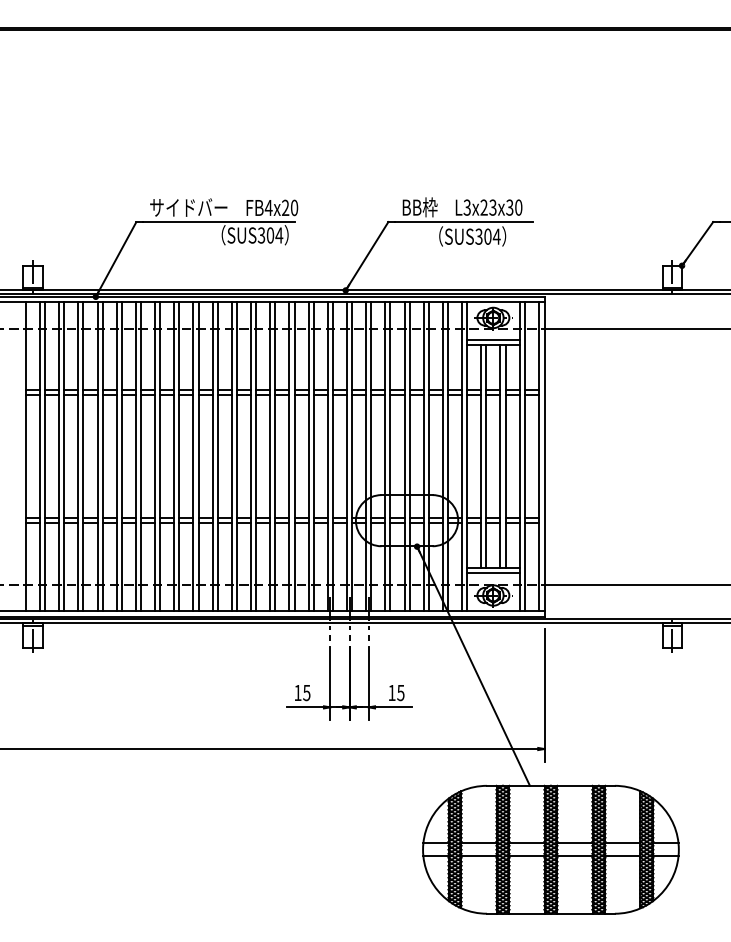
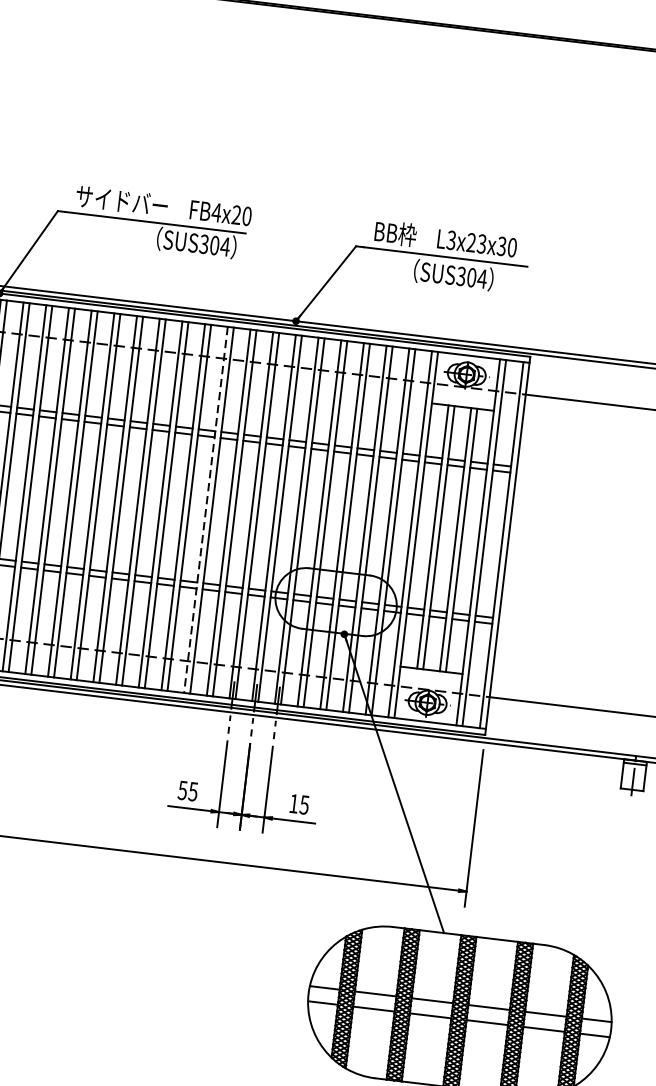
line: (493, 340) -> (463, 401), removed
line: (289, 456) -> (206, 509), solid -> dashed
line: (493, 573) -> (430, 676), removed
text: (297, 693) -> (182, 791), 15 -> 55

